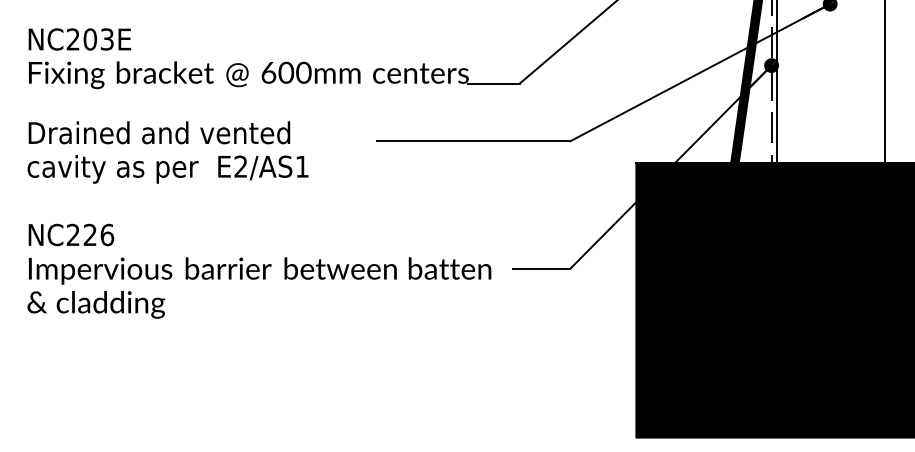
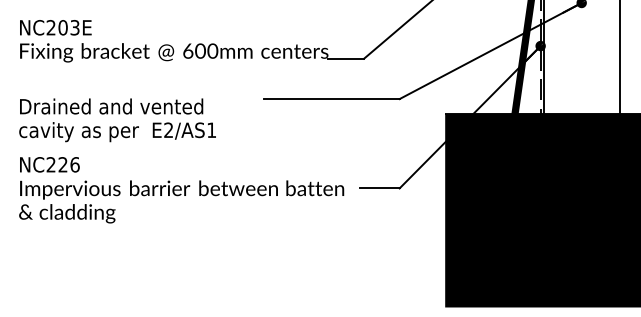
text: (167, 152) -> (117, 120), moved

